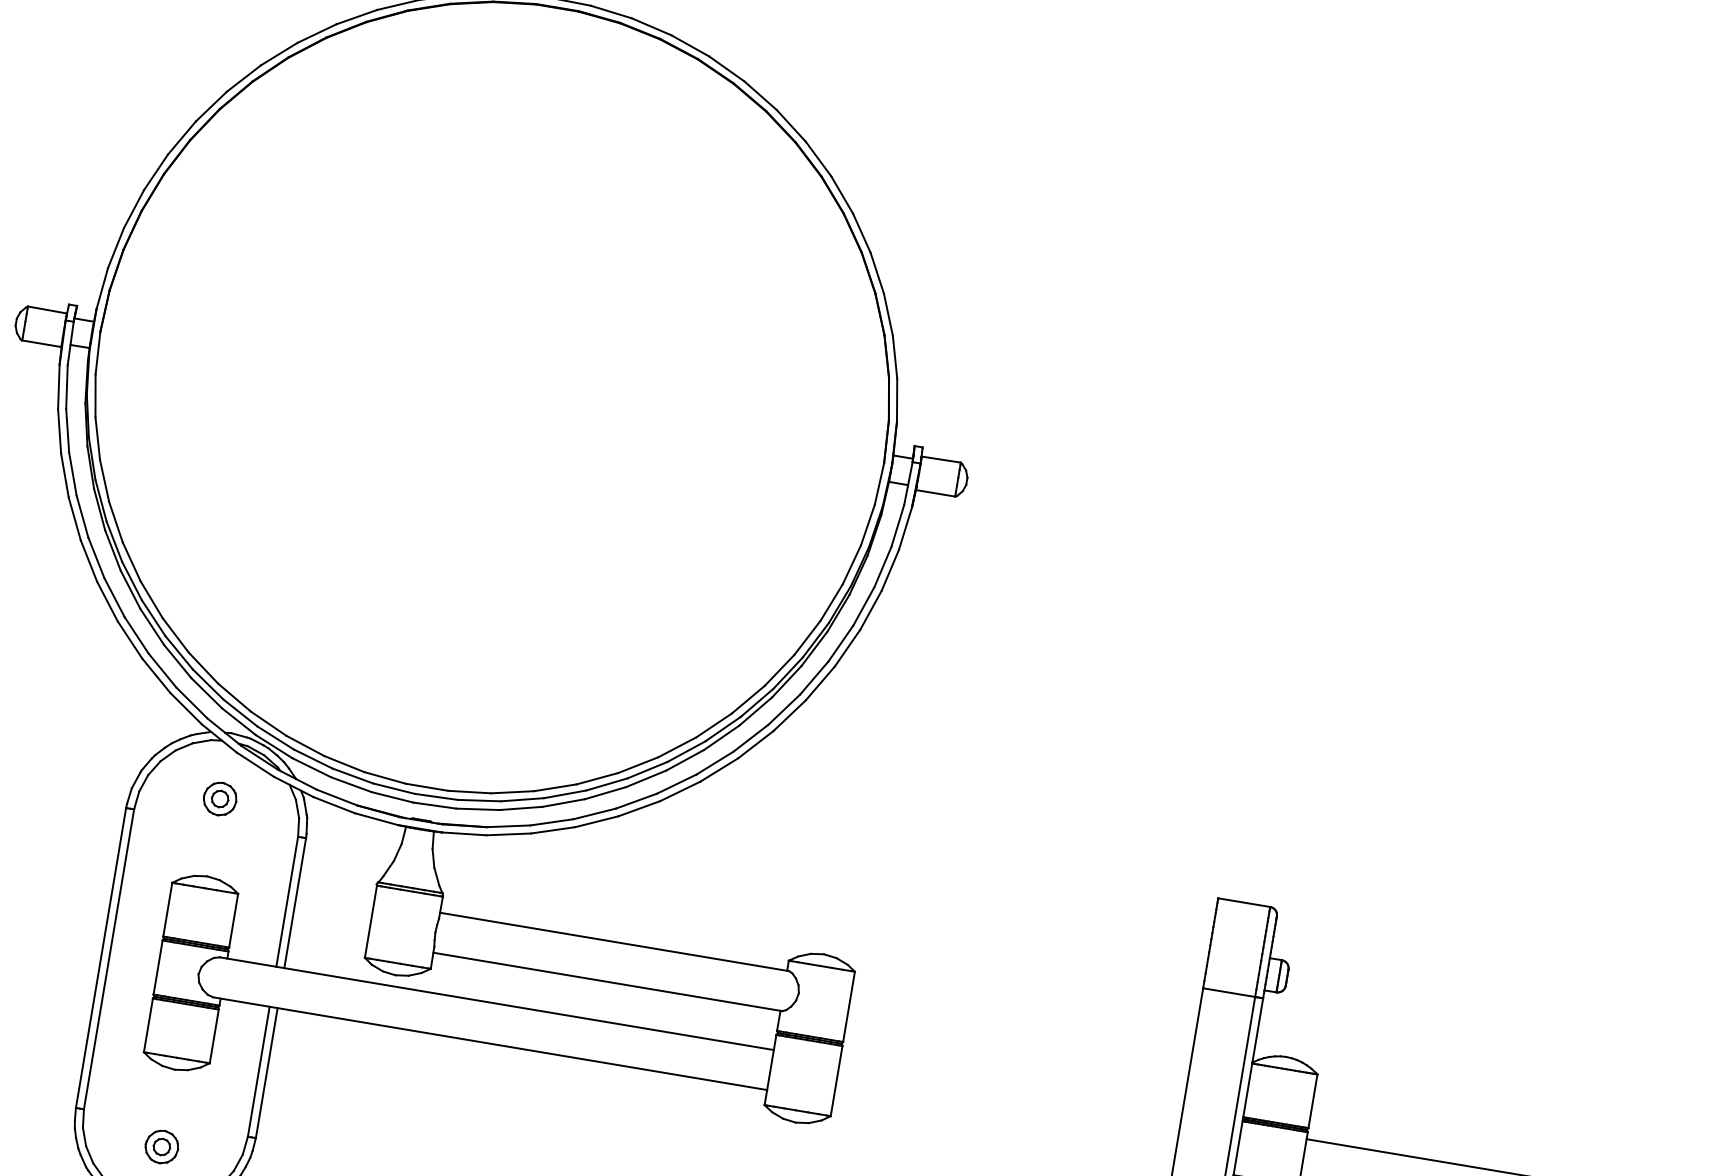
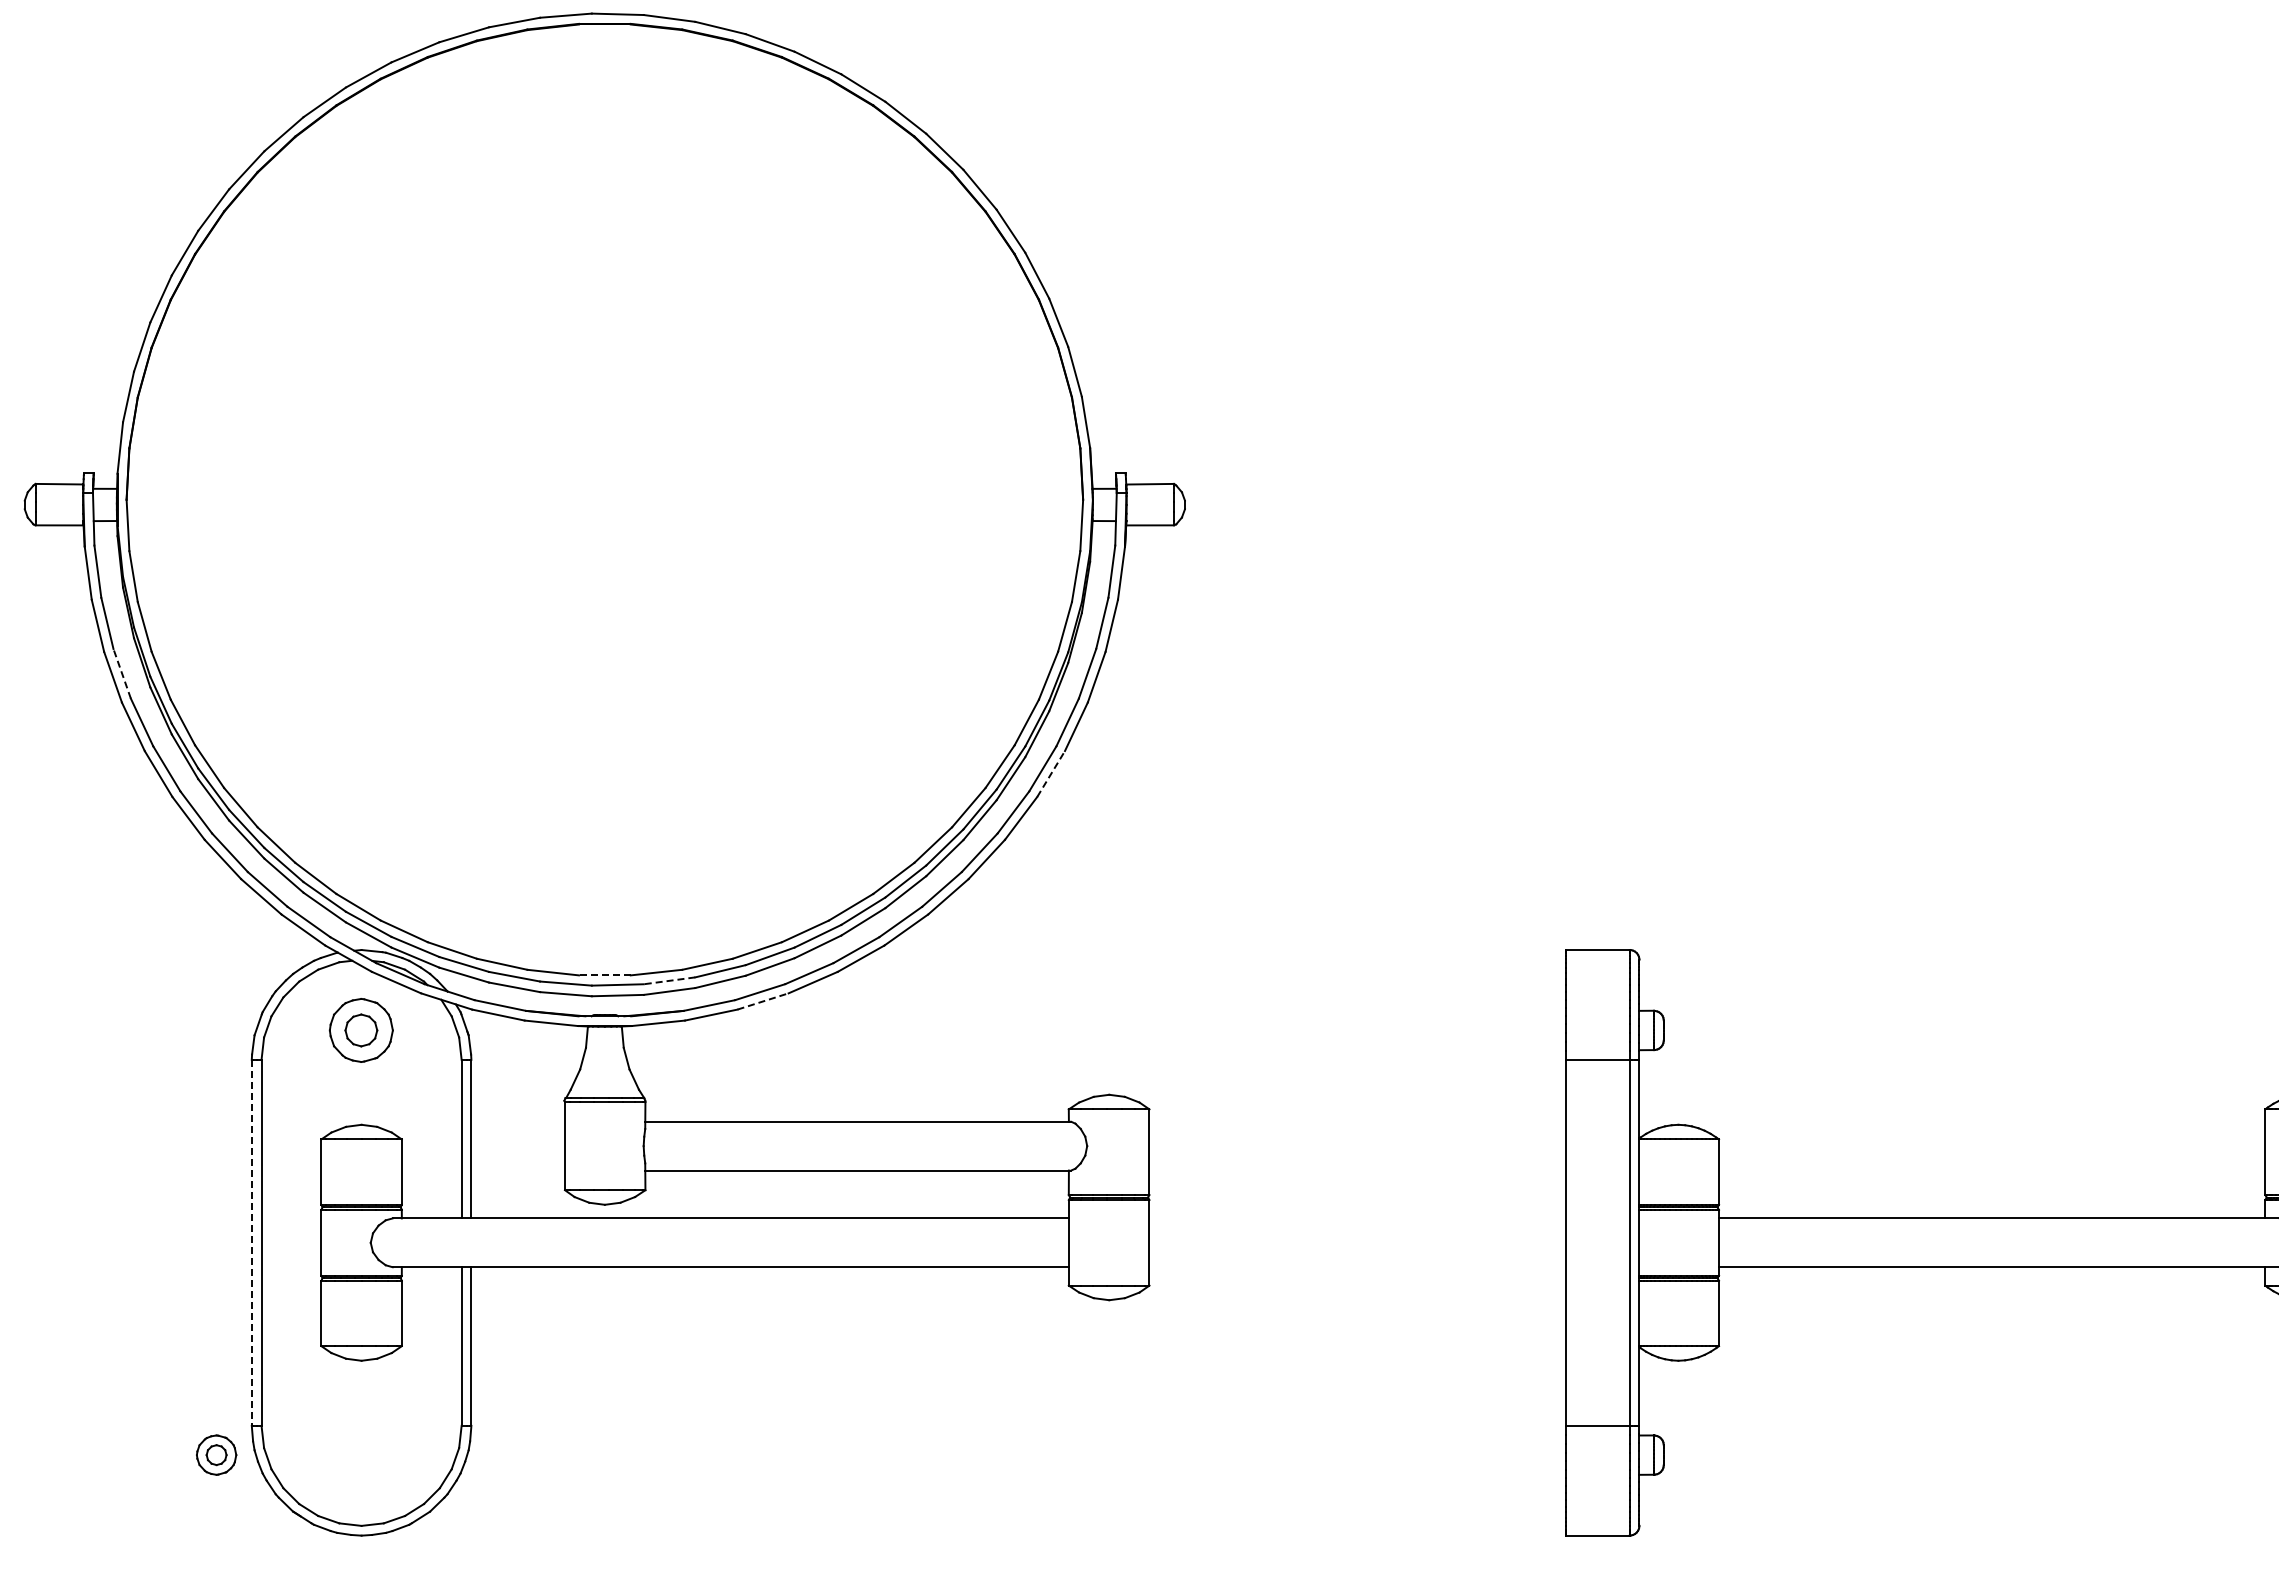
line: (73, 473) -> (122, 673), solid -> dashed
line: (820, 683) -> (1051, 774), solid -> dashed
line: (426, 787) -> (604, 975), solid -> dashed
part: (220, 799) -> (361, 1030), size x1.6
line: (479, 800) -> (669, 980), solid -> dashed
line: (553, 830) -> (763, 1001), solid -> dashed
line: (100, 958) -> (251, 1243), solid -> dashed
part: (161, 1146) -> (216, 1454), moved

